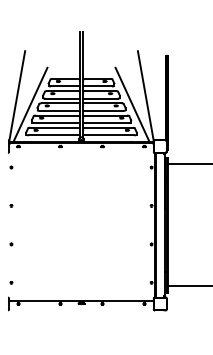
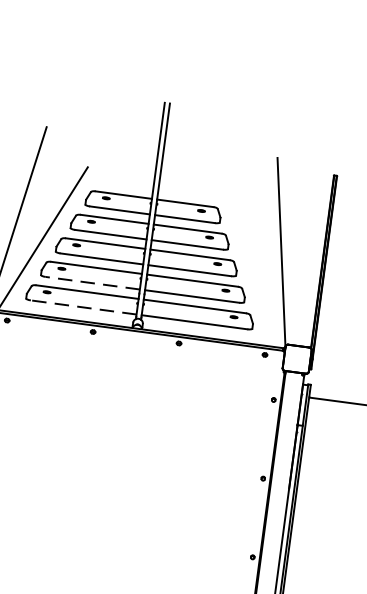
line: (132, 104) -> (251, 265), removed
line: (56, 123) -> (91, 283), solid -> dashed
line: (54, 135) -> (83, 307), solid -> dashed

